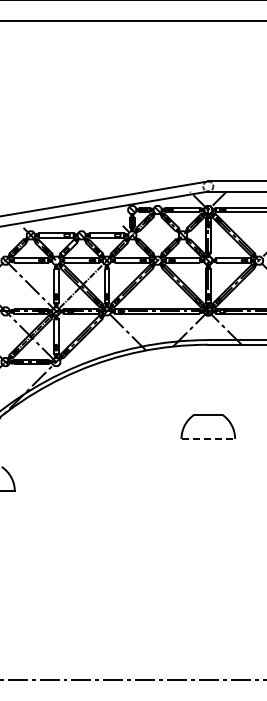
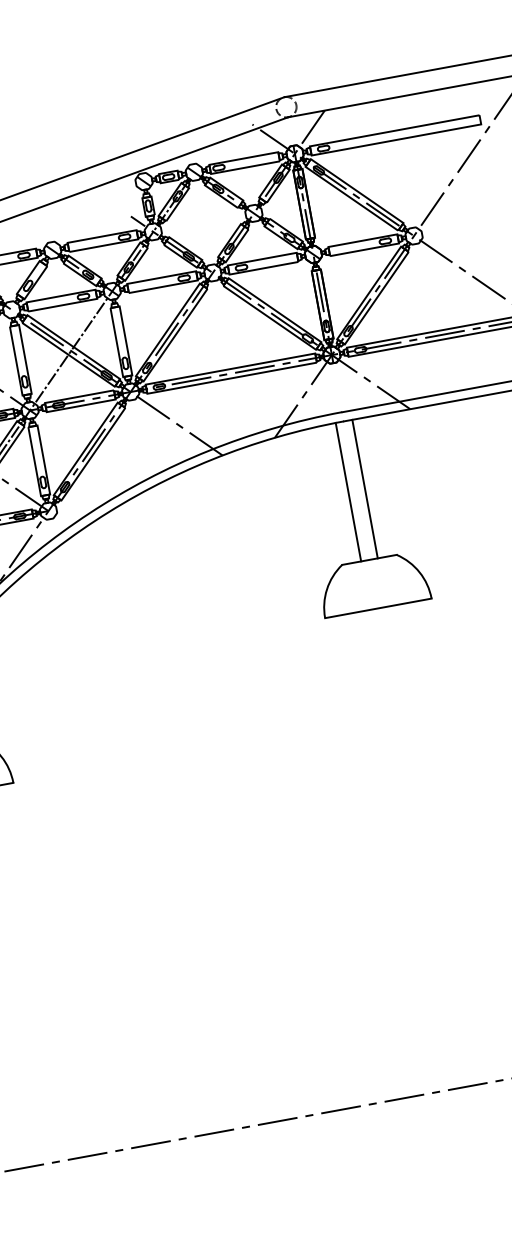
line: (204, 379) -> (349, 491), added
line: (212, 379) -> (365, 488), added
line: (208, 438) -> (378, 607), dashed -> solid

